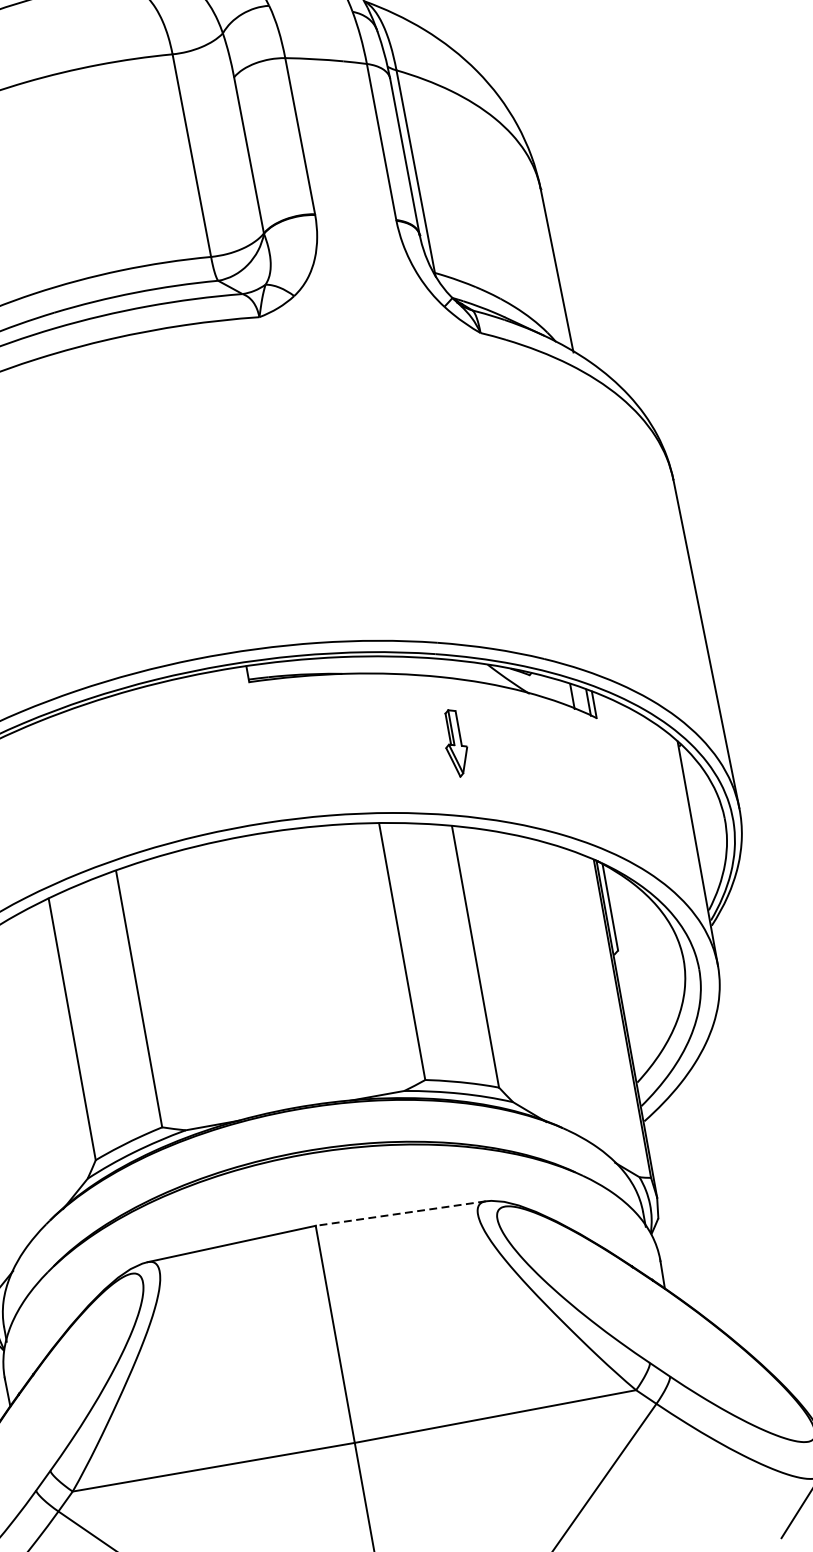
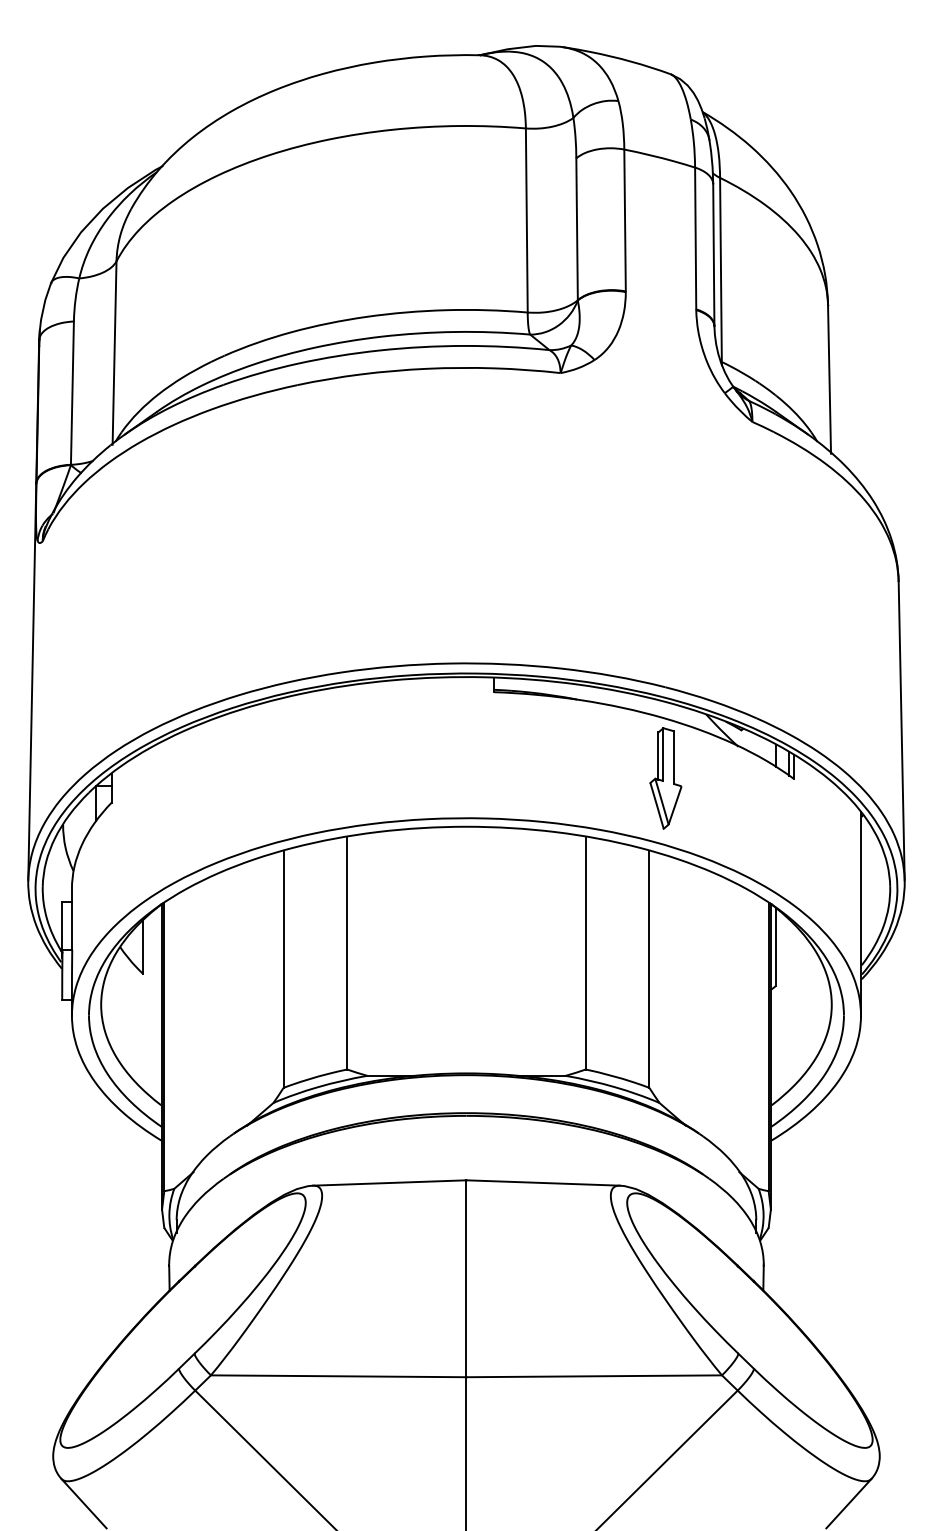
part: (455, 743) -> (665, 778), size x1.67
line: (401, 1214) -> (543, 1183), dashed -> solid

